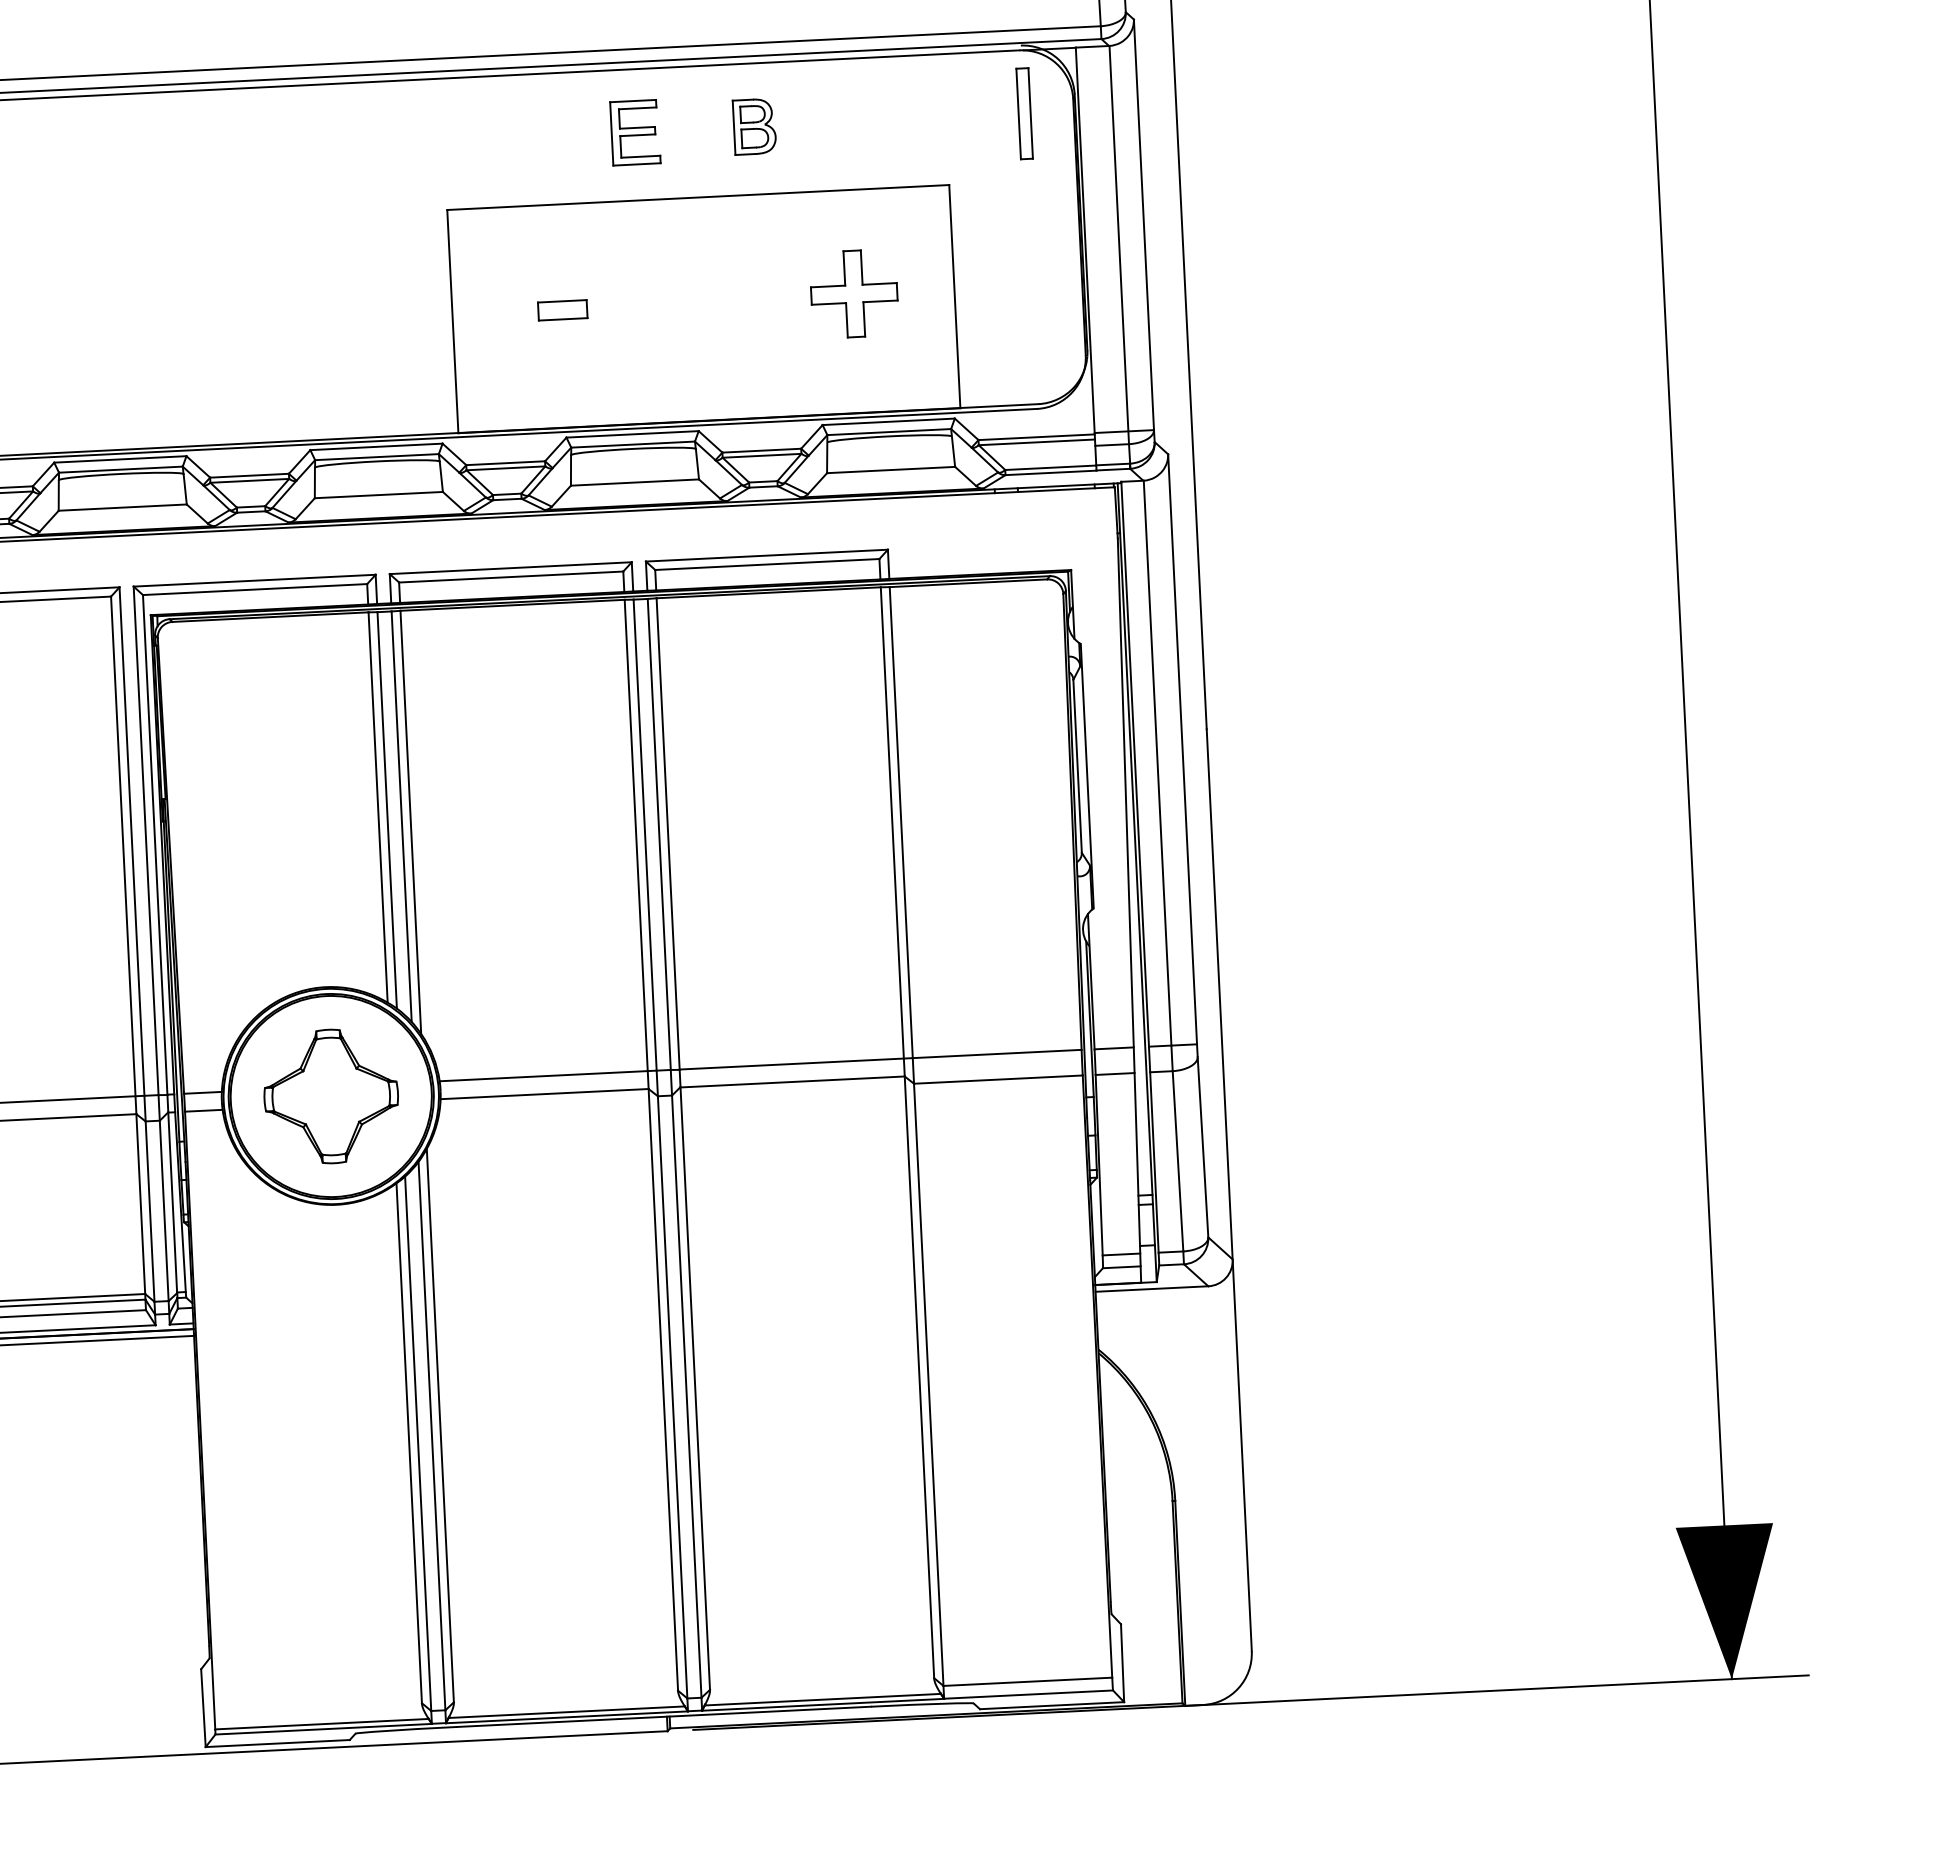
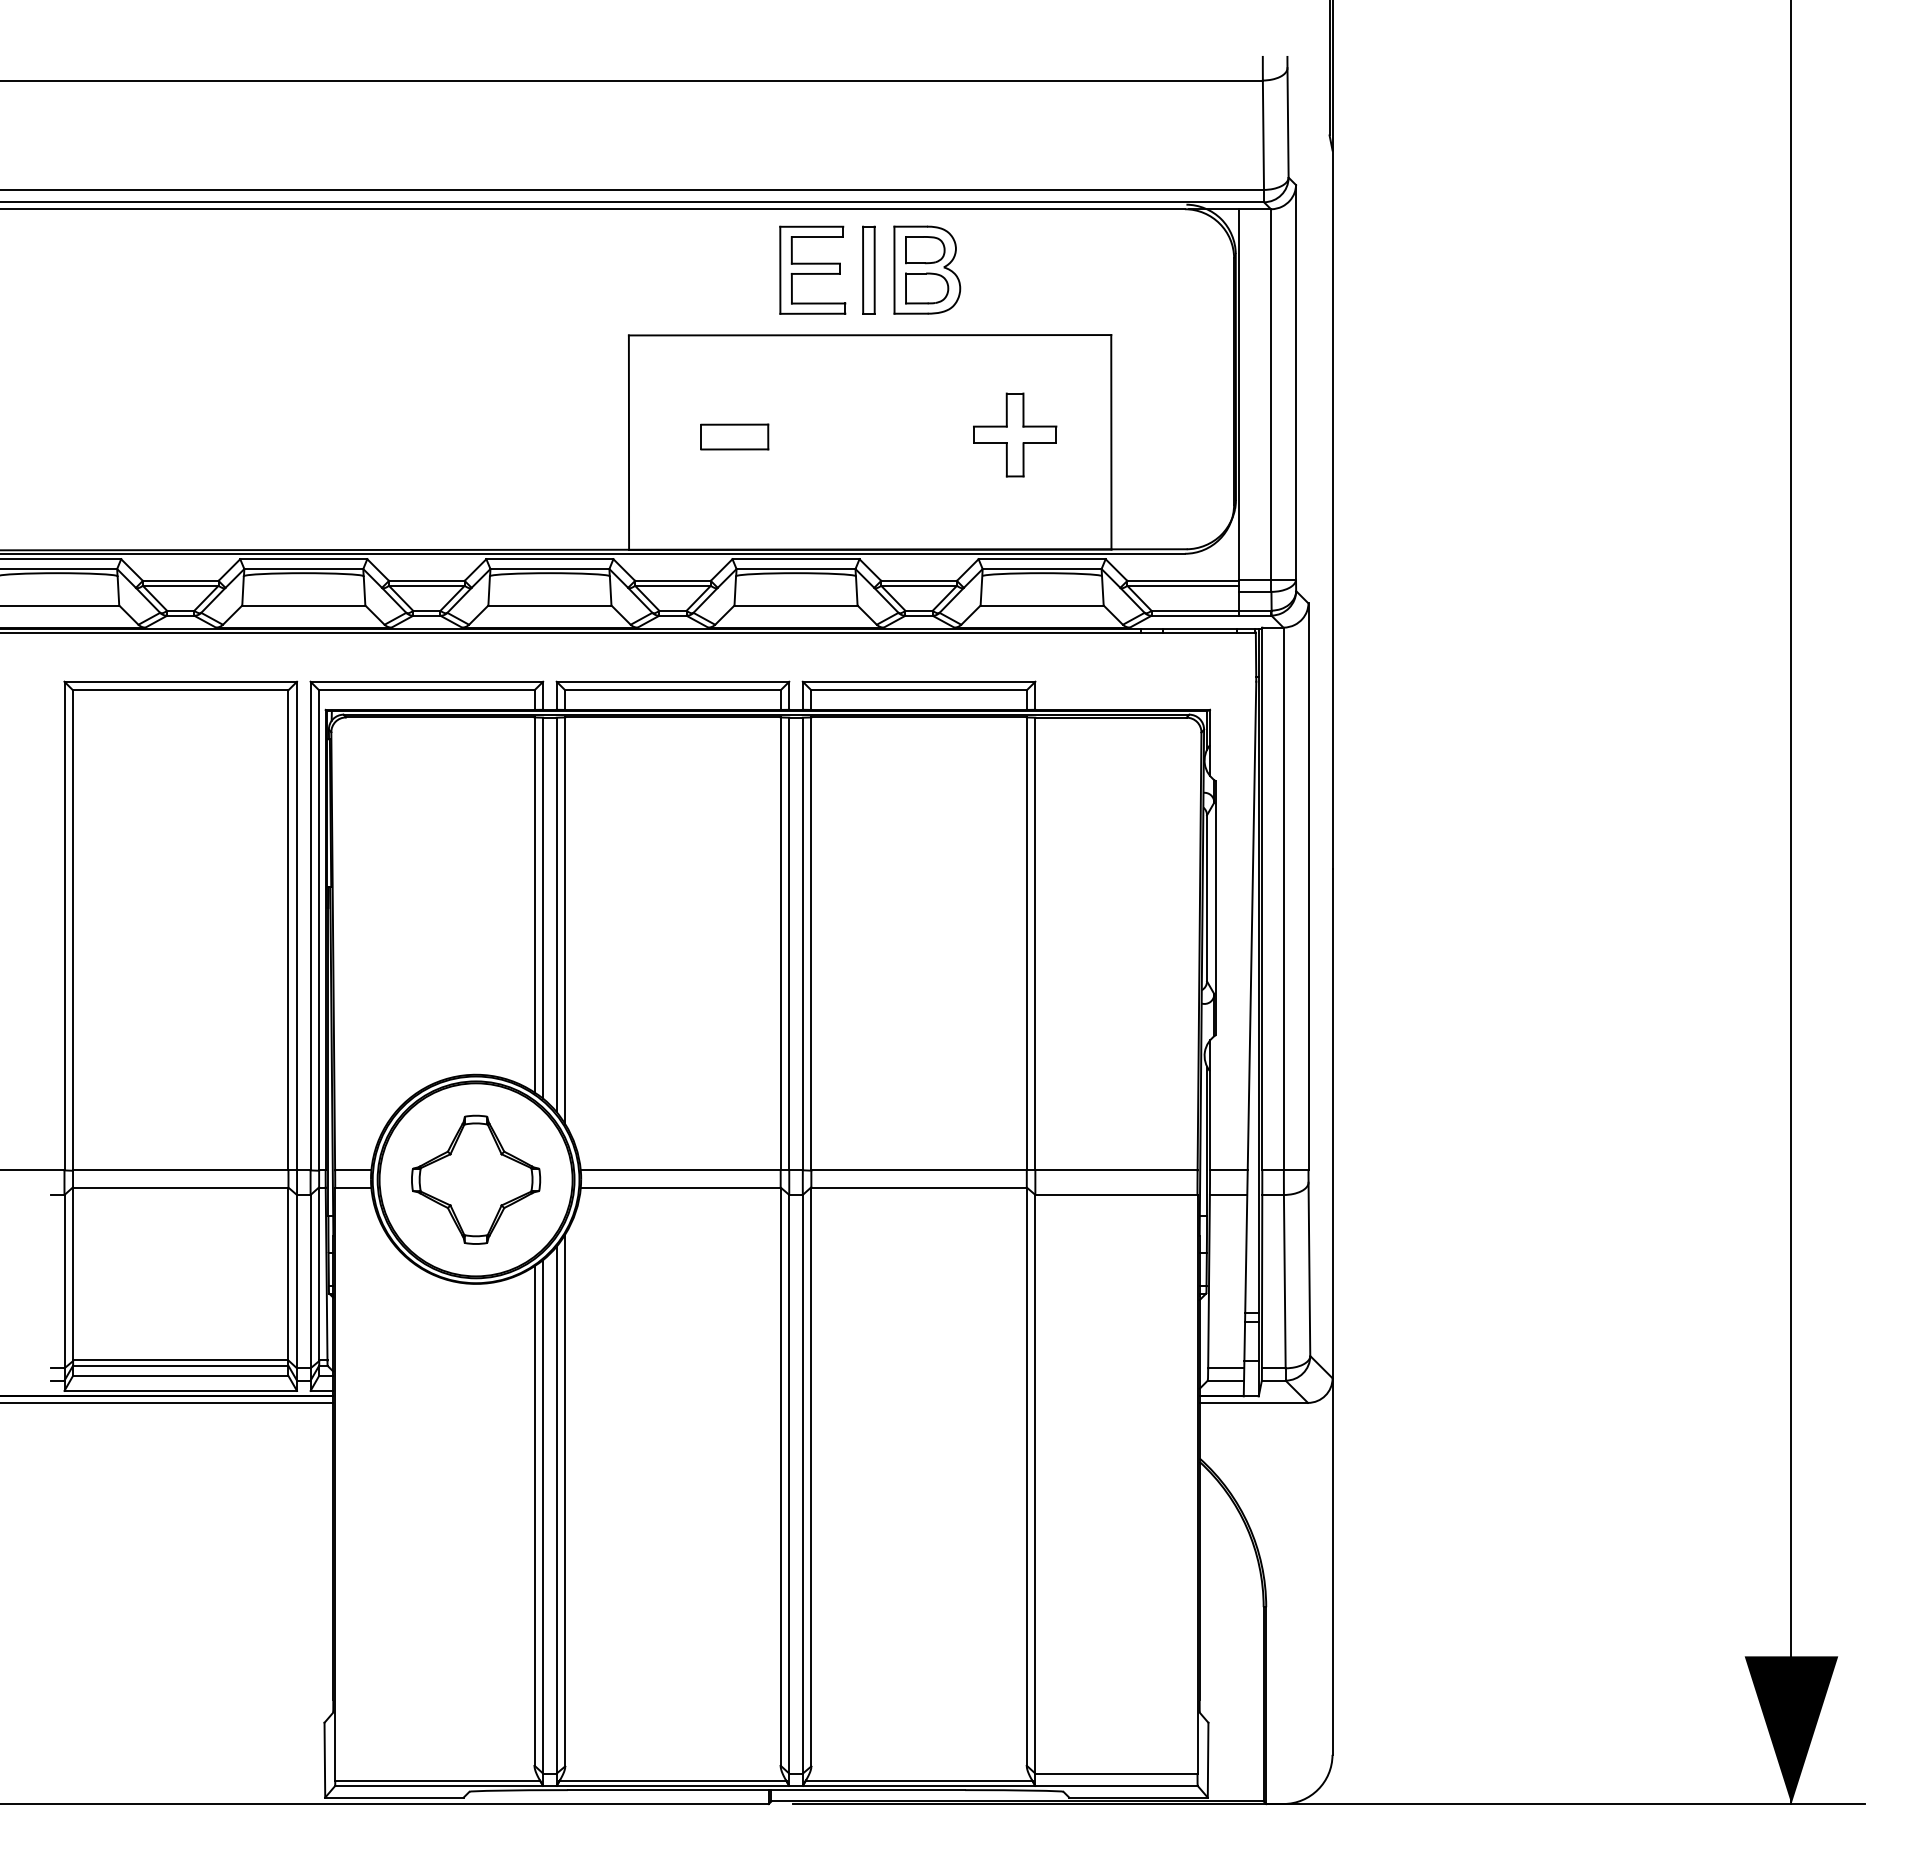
part: (1024, 112) -> (868, 269), moved
part: (754, 126) -> (927, 269), size x1.67
part: (635, 132) -> (812, 269), size x1.43
part: (562, 309) -> (734, 436), size x1.43

